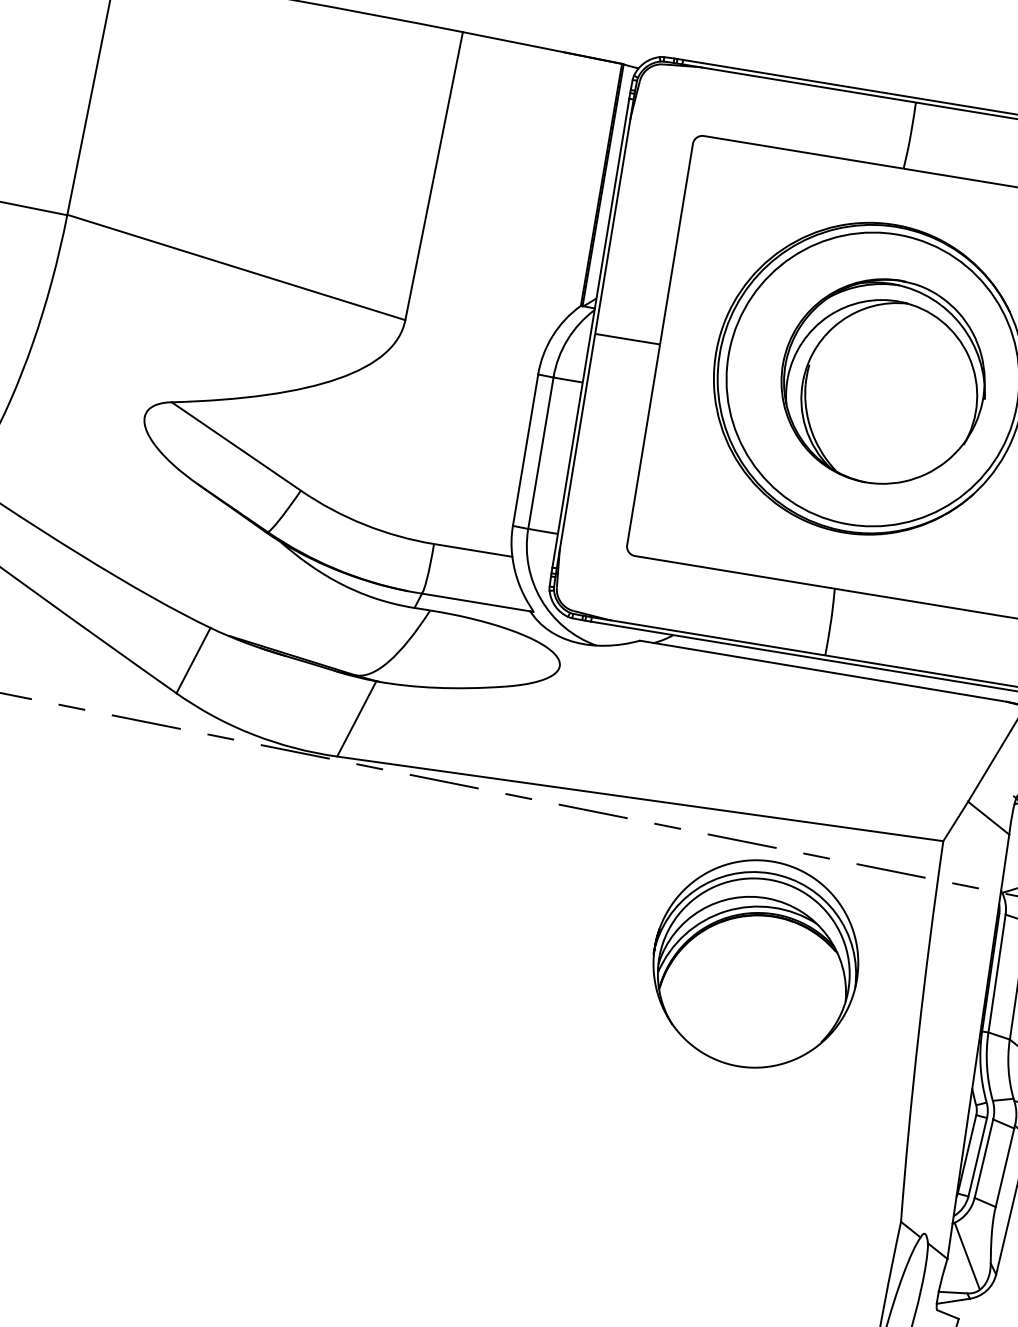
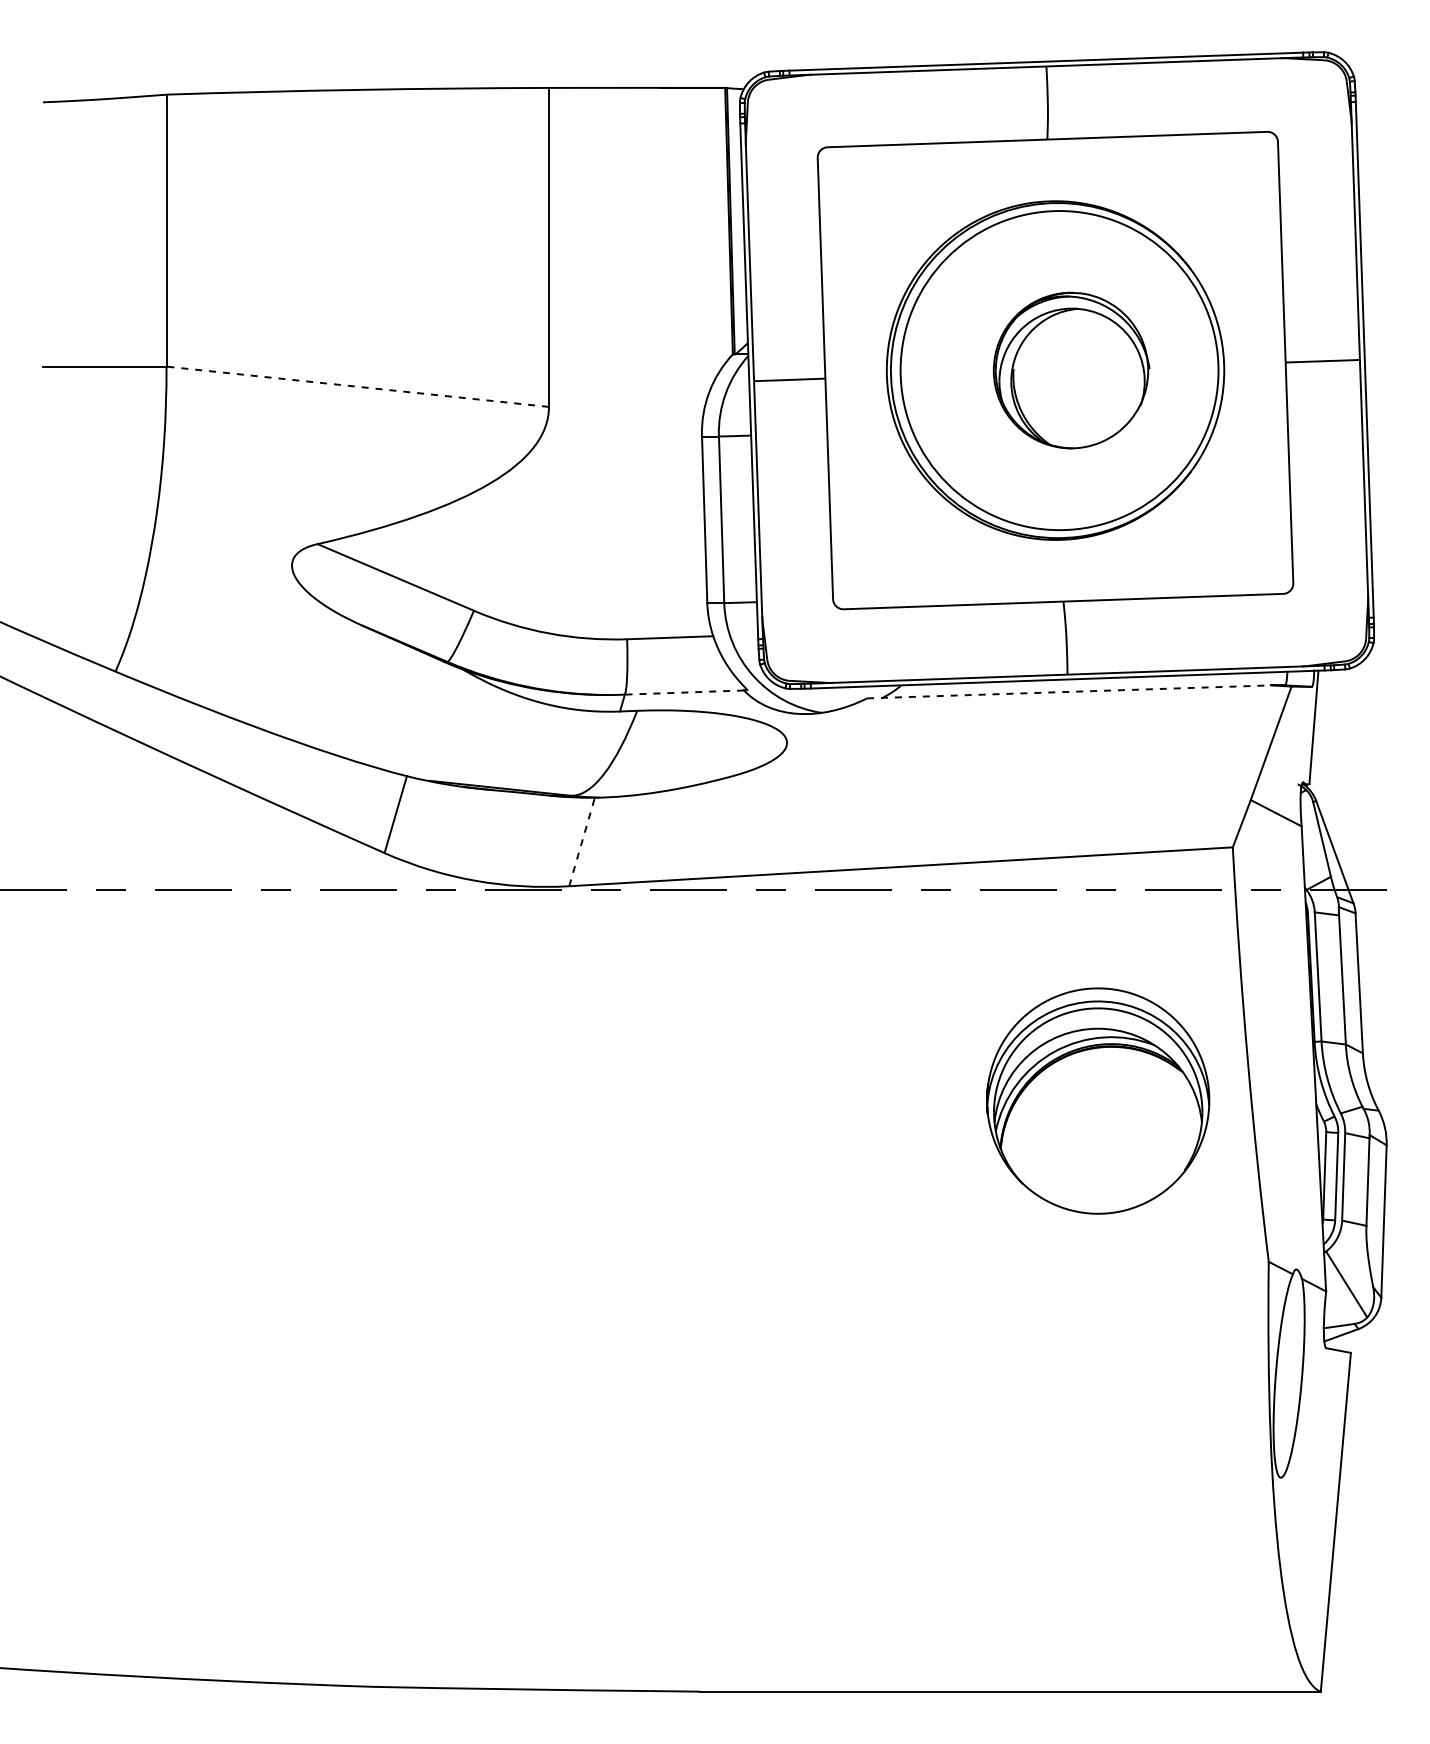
line: (236, 267) -> (357, 386), solid -> dashed
part: (883, 381) -> (1071, 370), size x0.7
line: (476, 602) -> (684, 692), solid -> dashed
line: (824, 670) -> (1069, 691), solid -> dashed
line: (357, 718) -> (582, 841), solid -> dashed
part: (756, 963) -> (1098, 1100), moved

